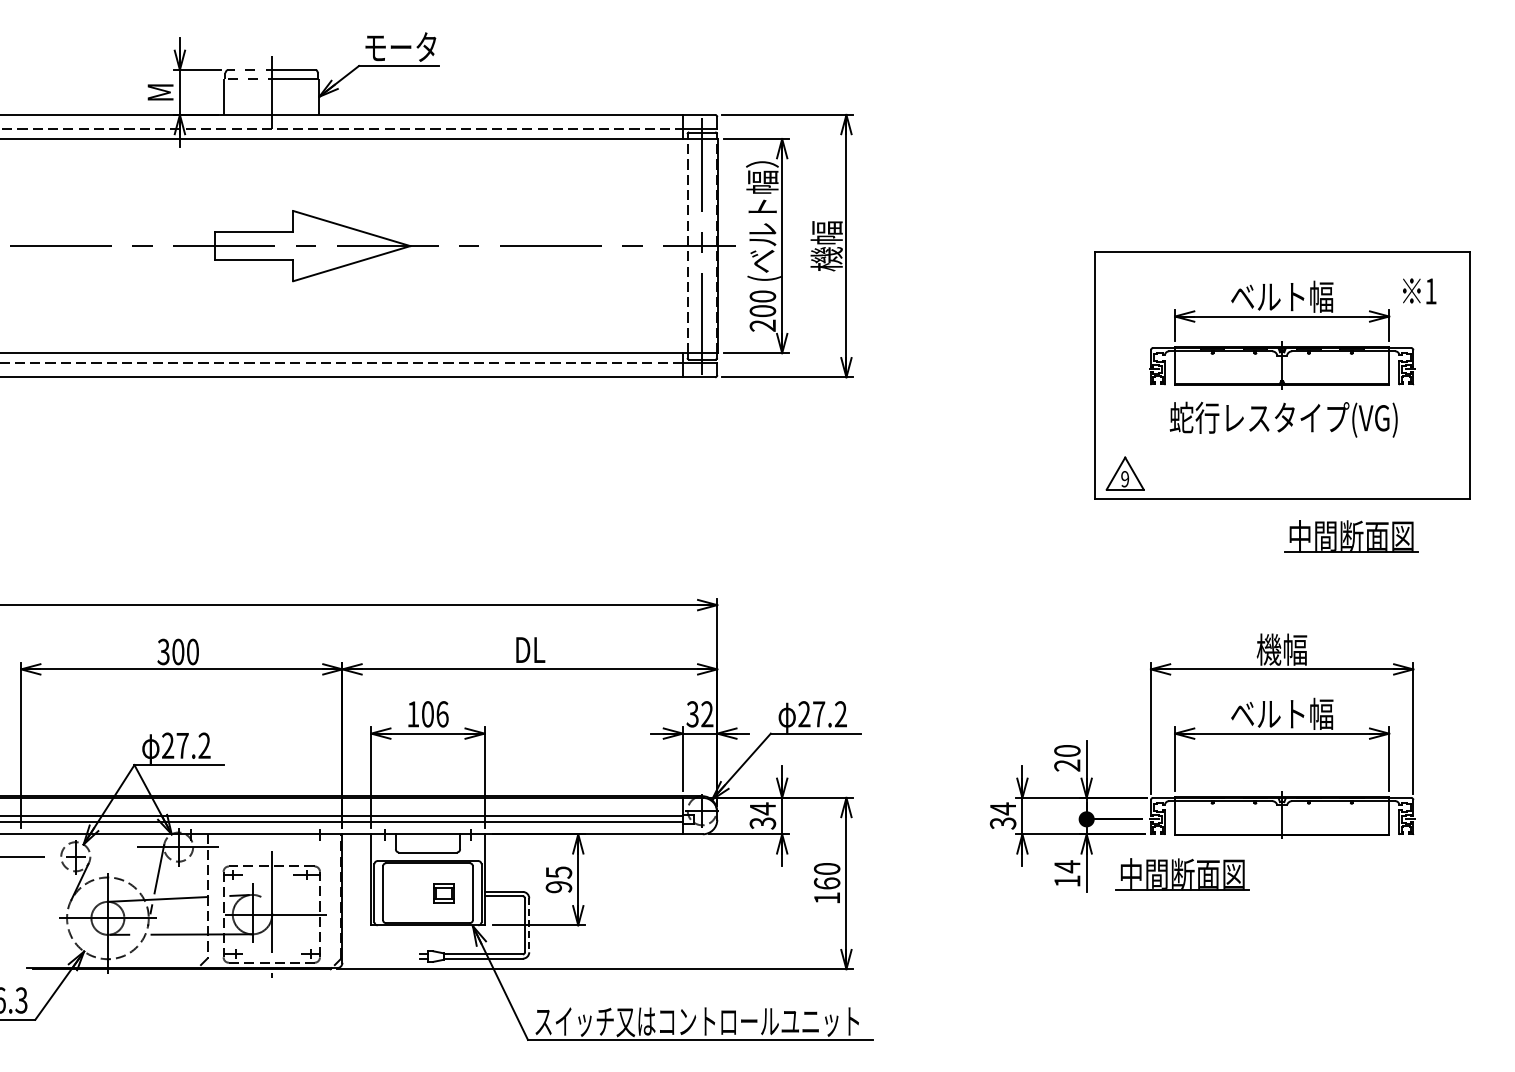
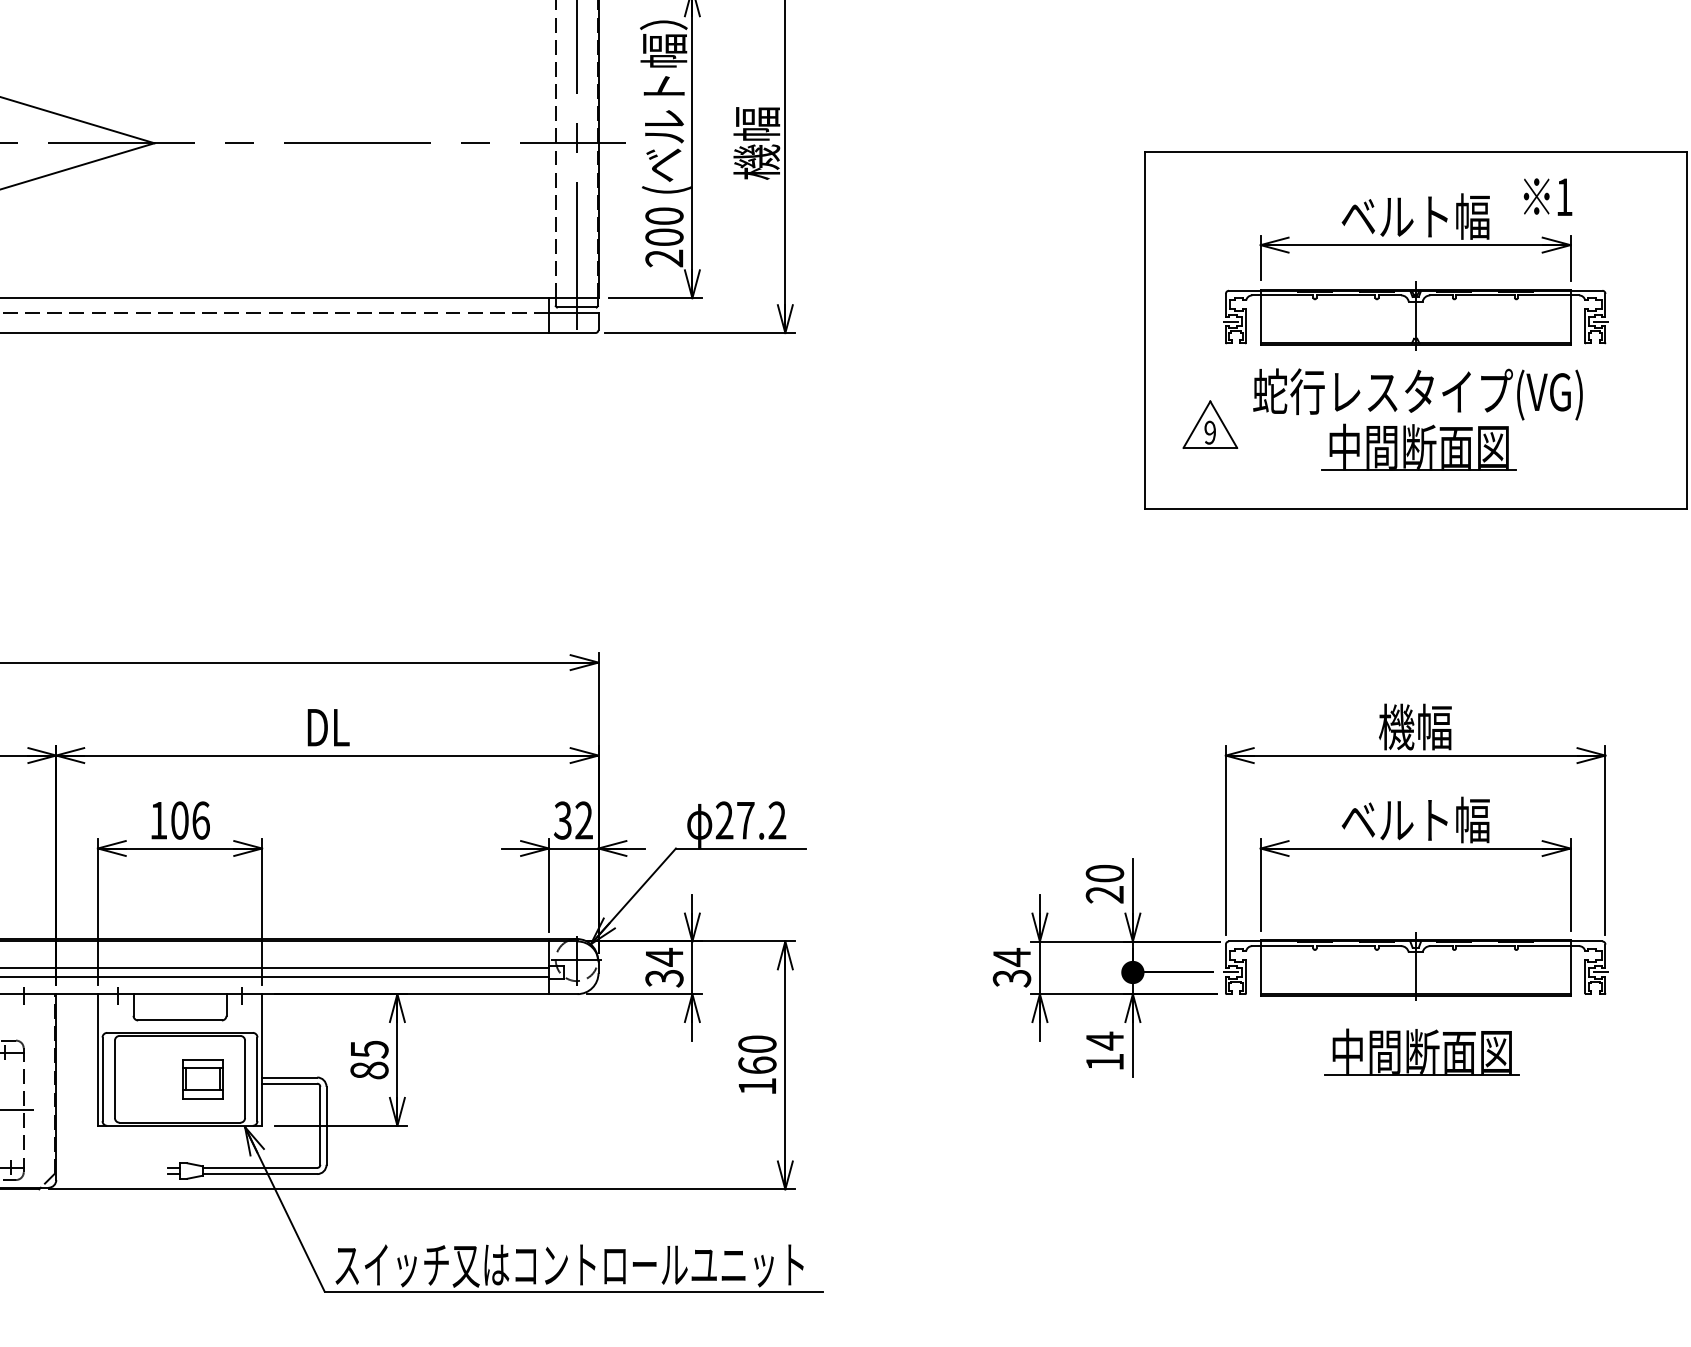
text: (1419, 291) -> (1547, 197), moved
part: (1124, 473) -> (1209, 424), moved
part: (1351, 536) -> (1419, 447), moved
part: (1182, 874) -> (1421, 1052), moved
text: (558, 887) -> (368, 1071), 95 -> 85
part: (443, 893) -> (202, 1079), size x1.43
line: (529, 925) -> (326, 1126), dashed -> solid

